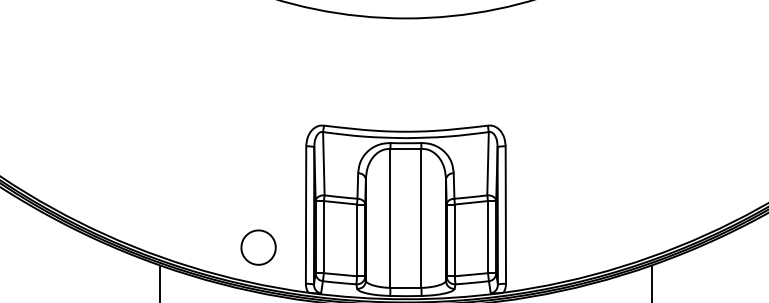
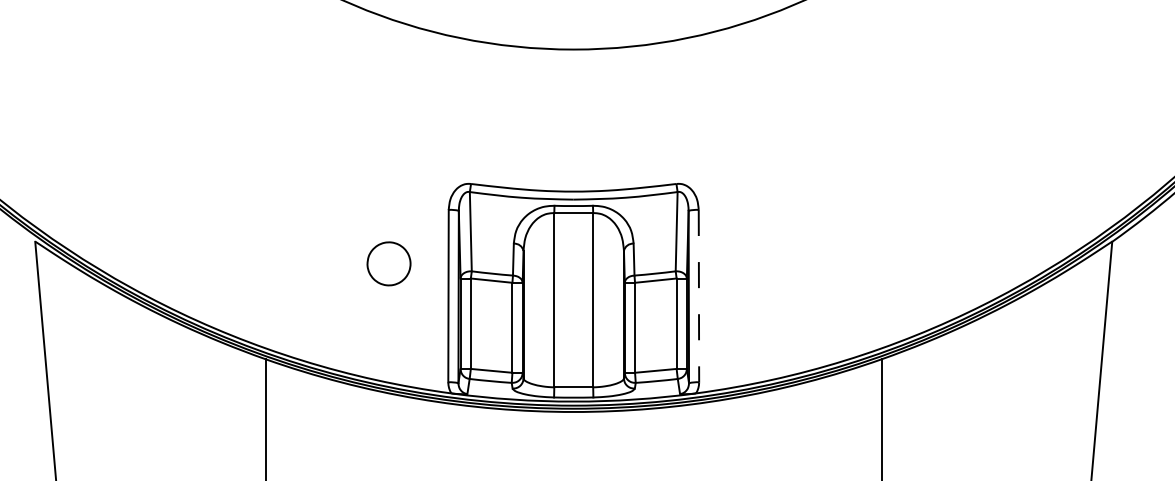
line: (505, 215) -> (698, 296), solid -> dashed
part: (258, 247) -> (388, 263), moved

